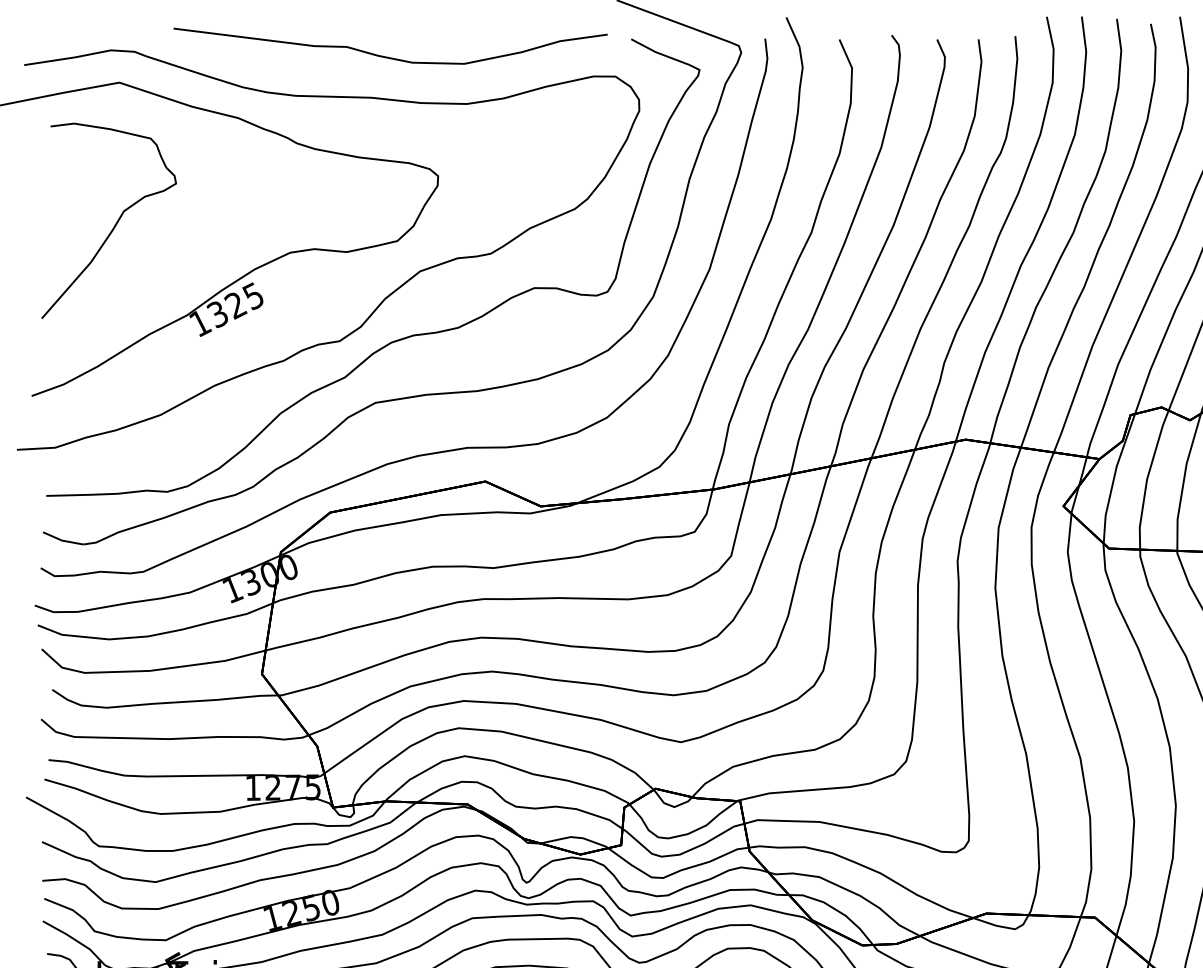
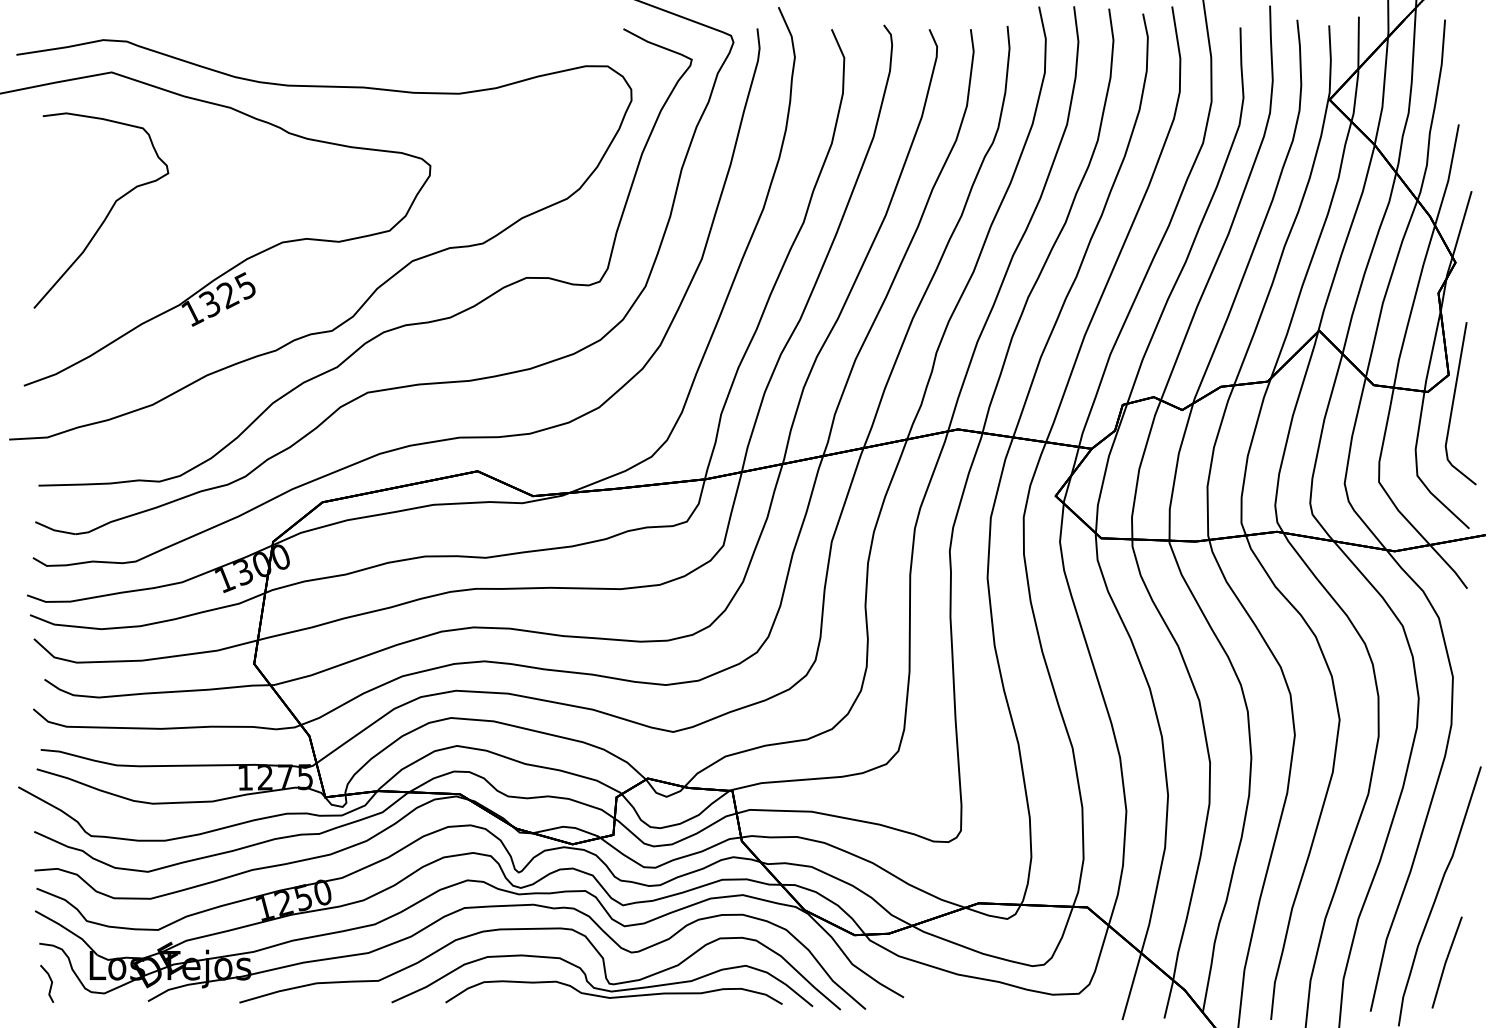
curve: (389, 56) -> (381, 46), removed

